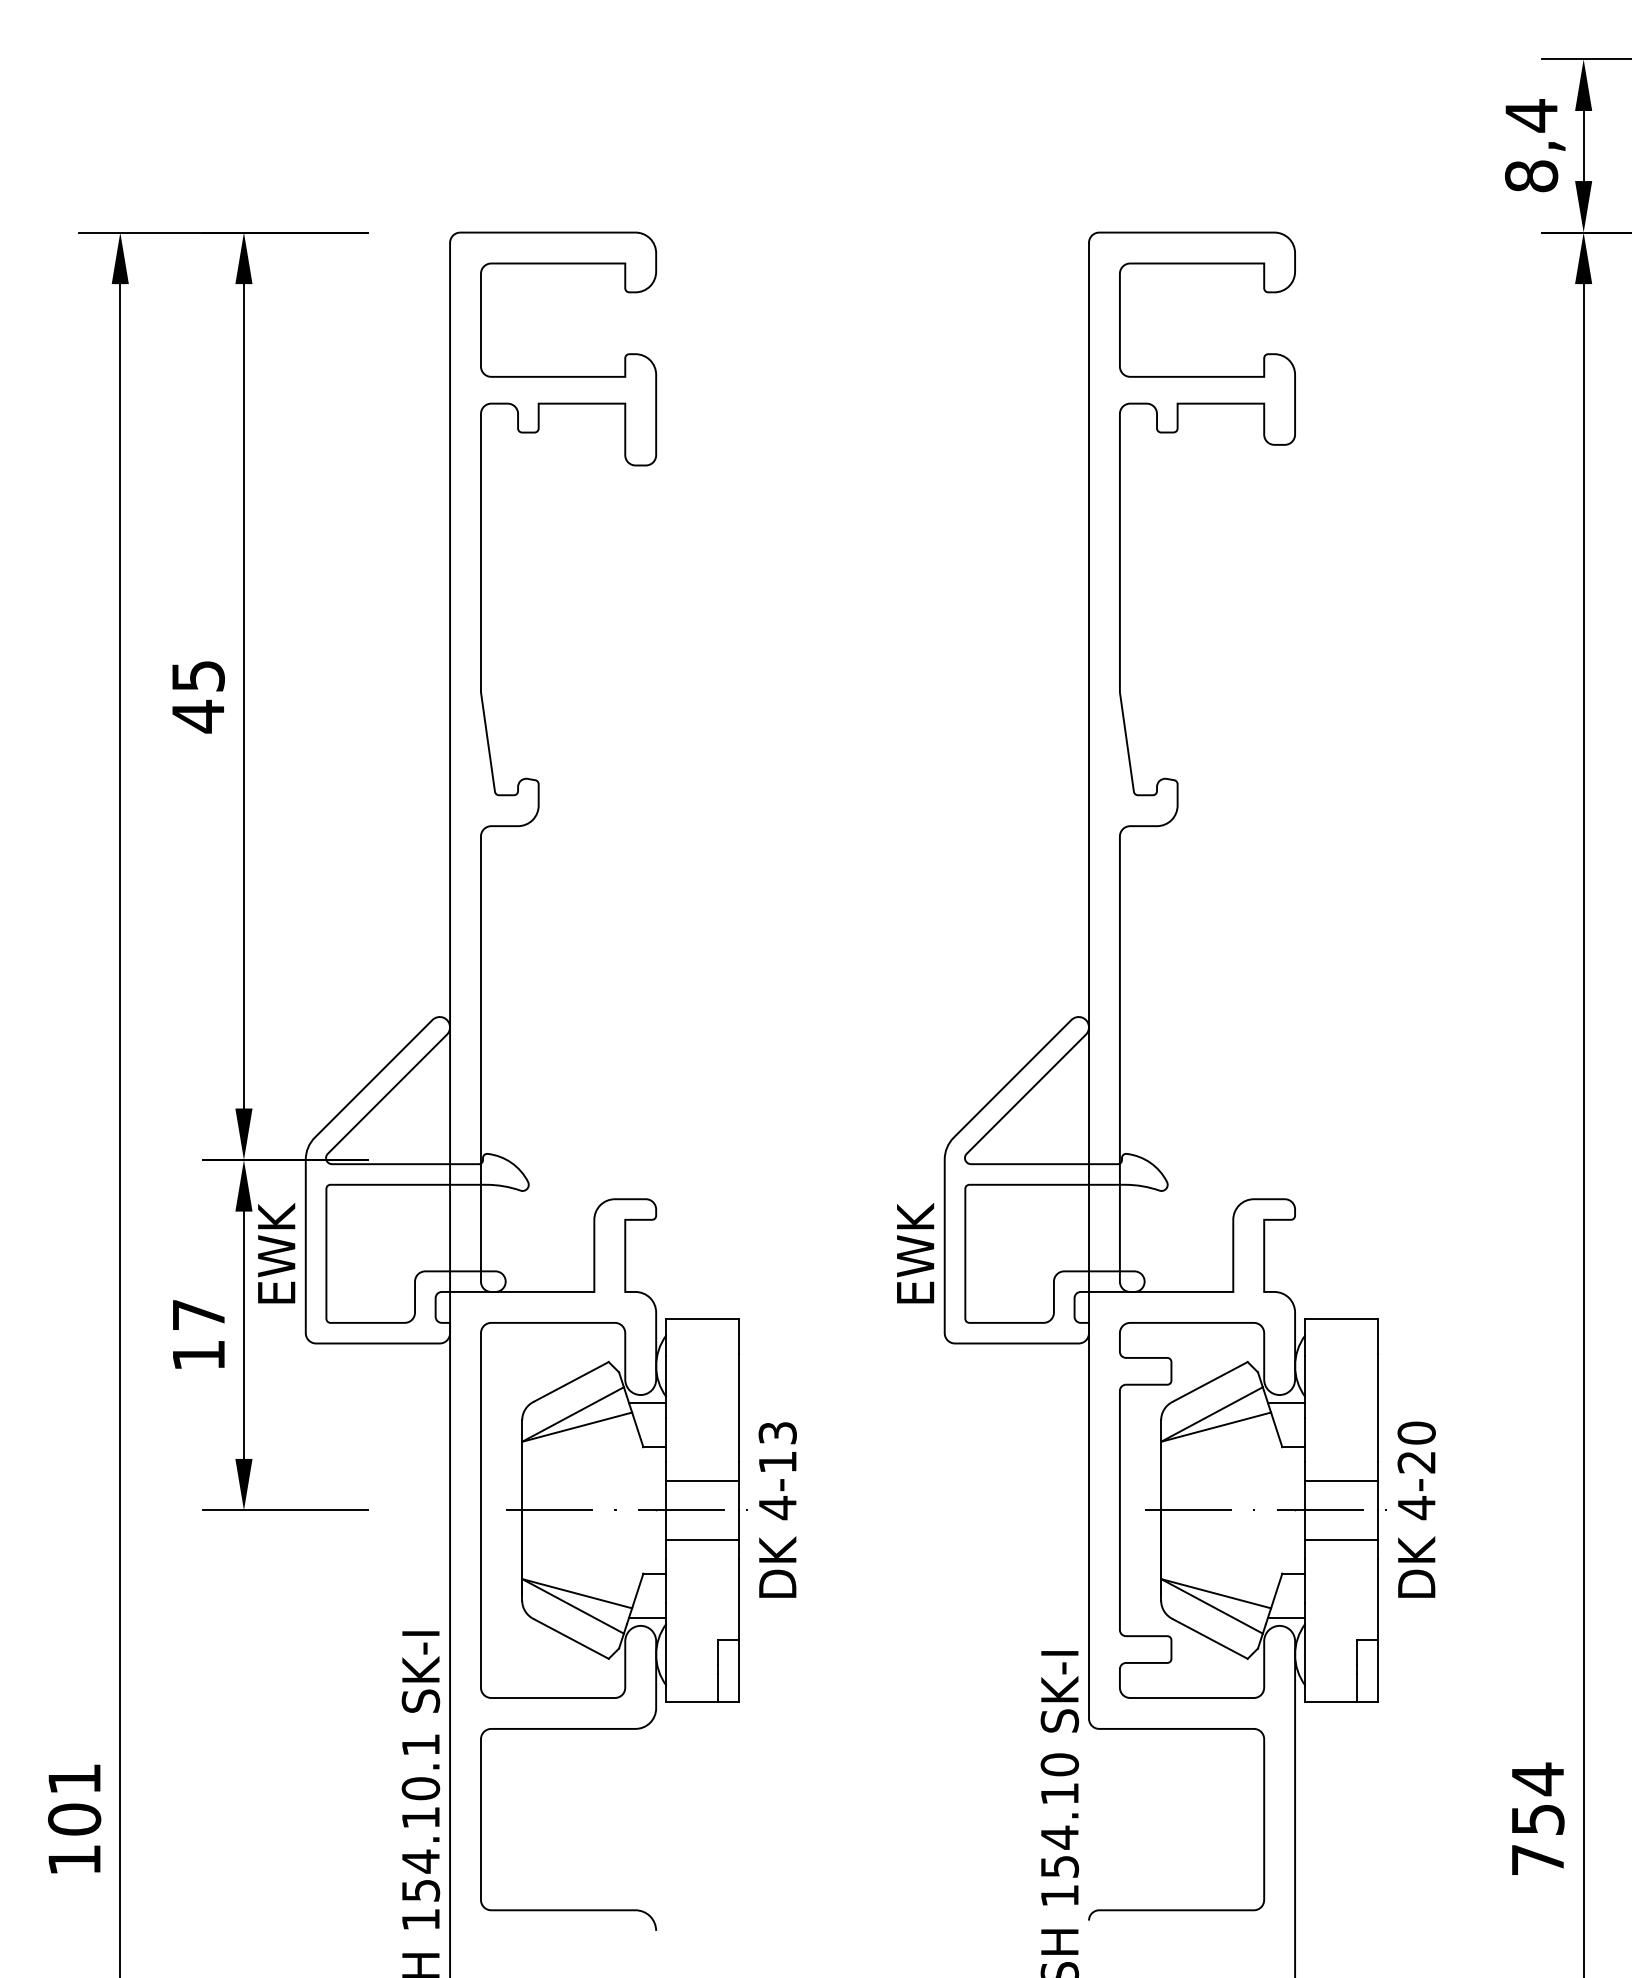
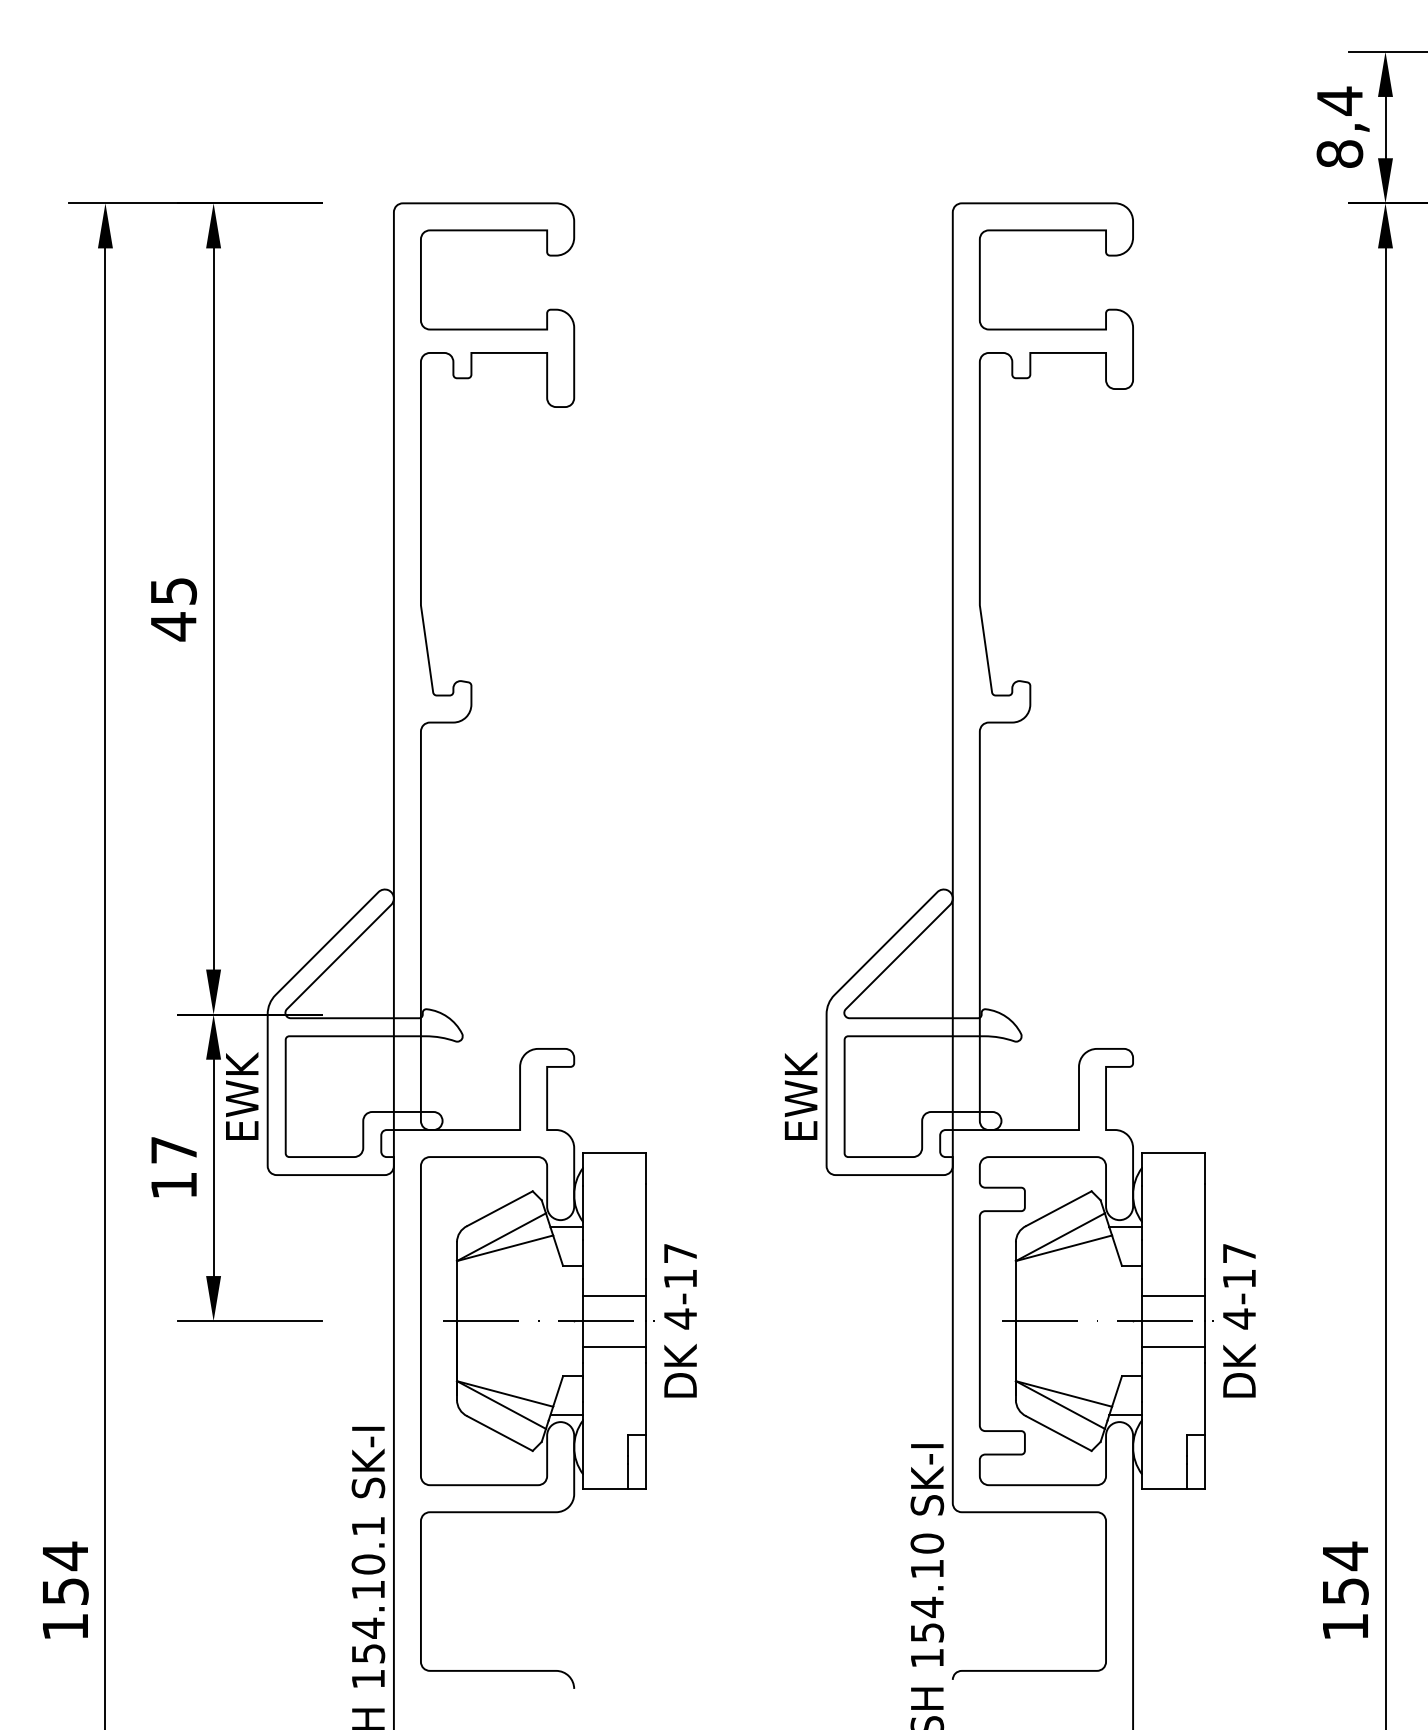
text: (777, 1433) -> (680, 1253), 4-13 -> 4-17
text: (1416, 1446) -> (1239, 1265), 4-20 -> 4-17
text: (74, 1798) -> (65, 1573), 101 -> 154
text: (1537, 1859) -> (1345, 1626), 754 -> 154

